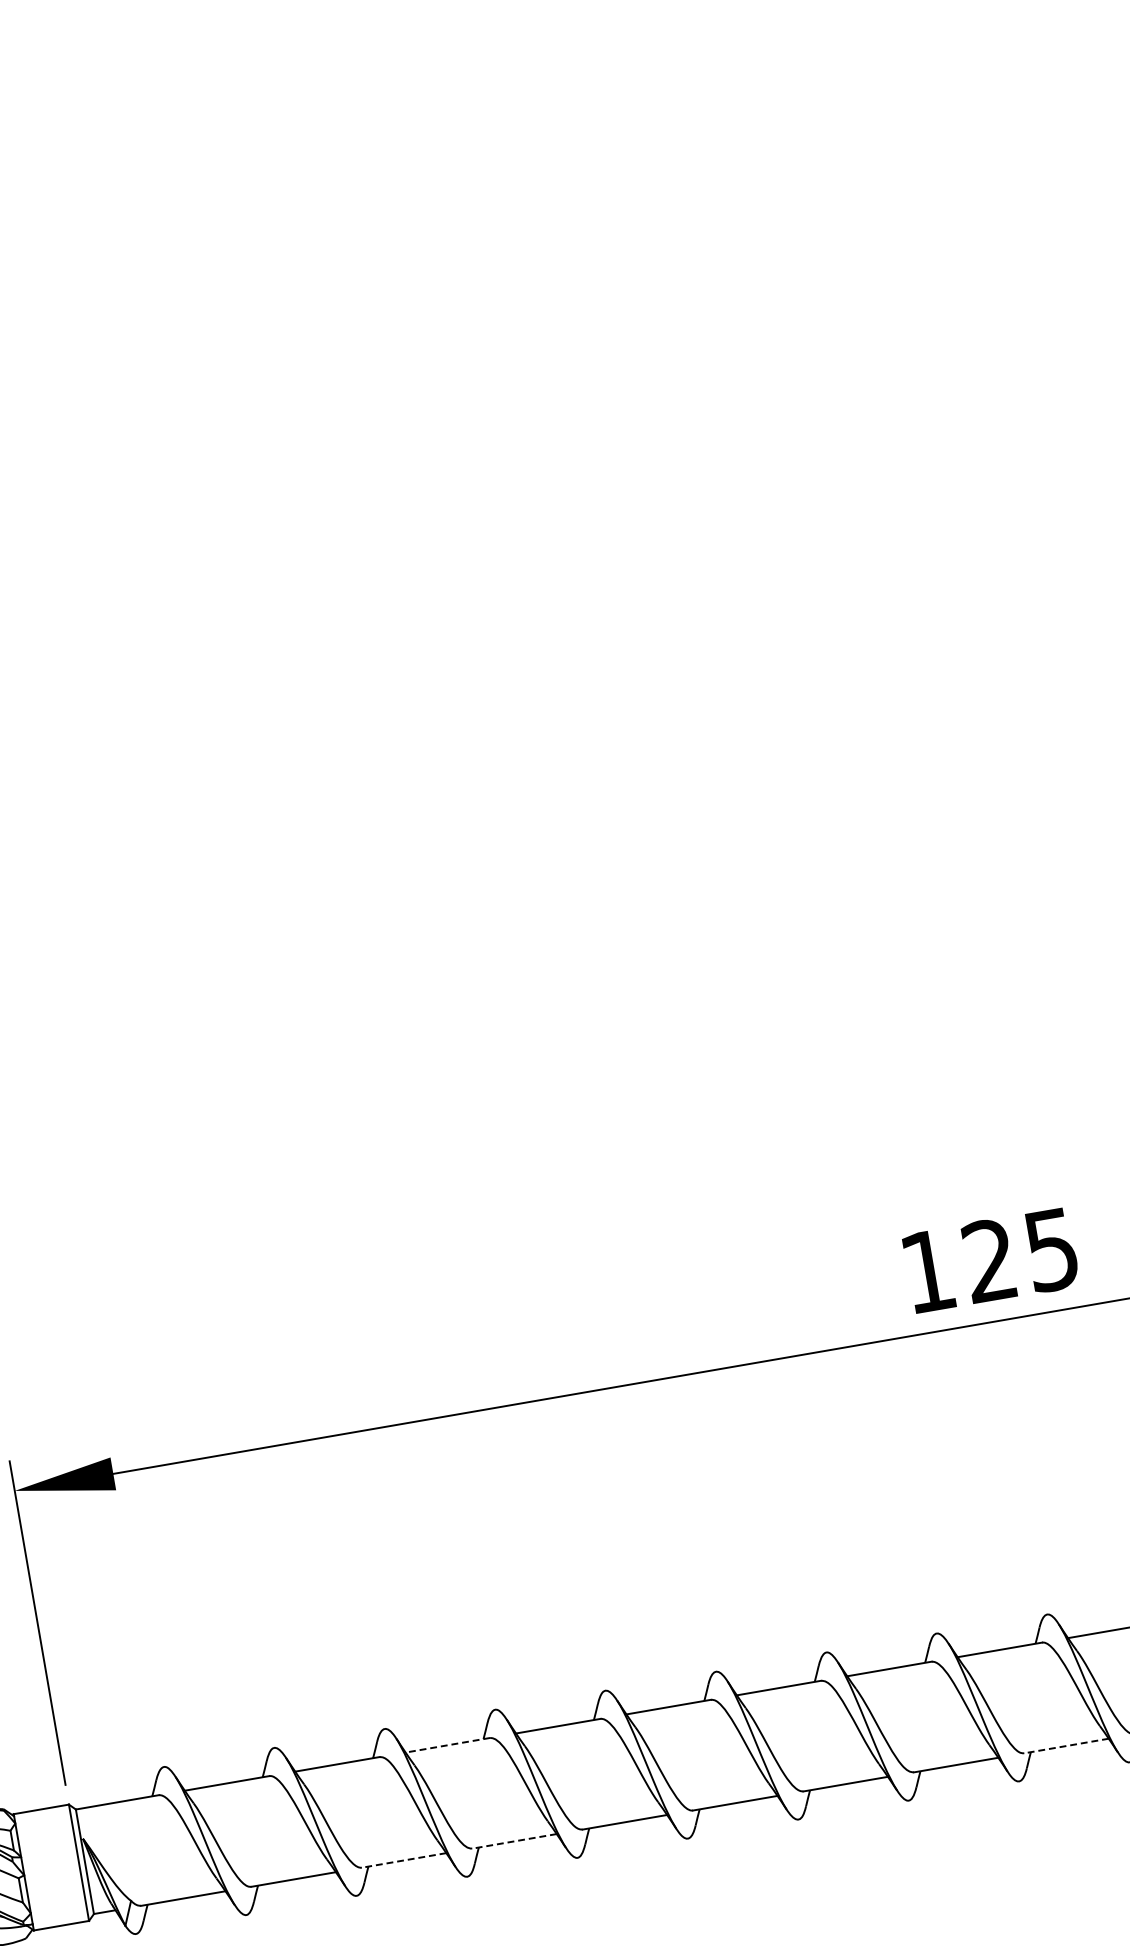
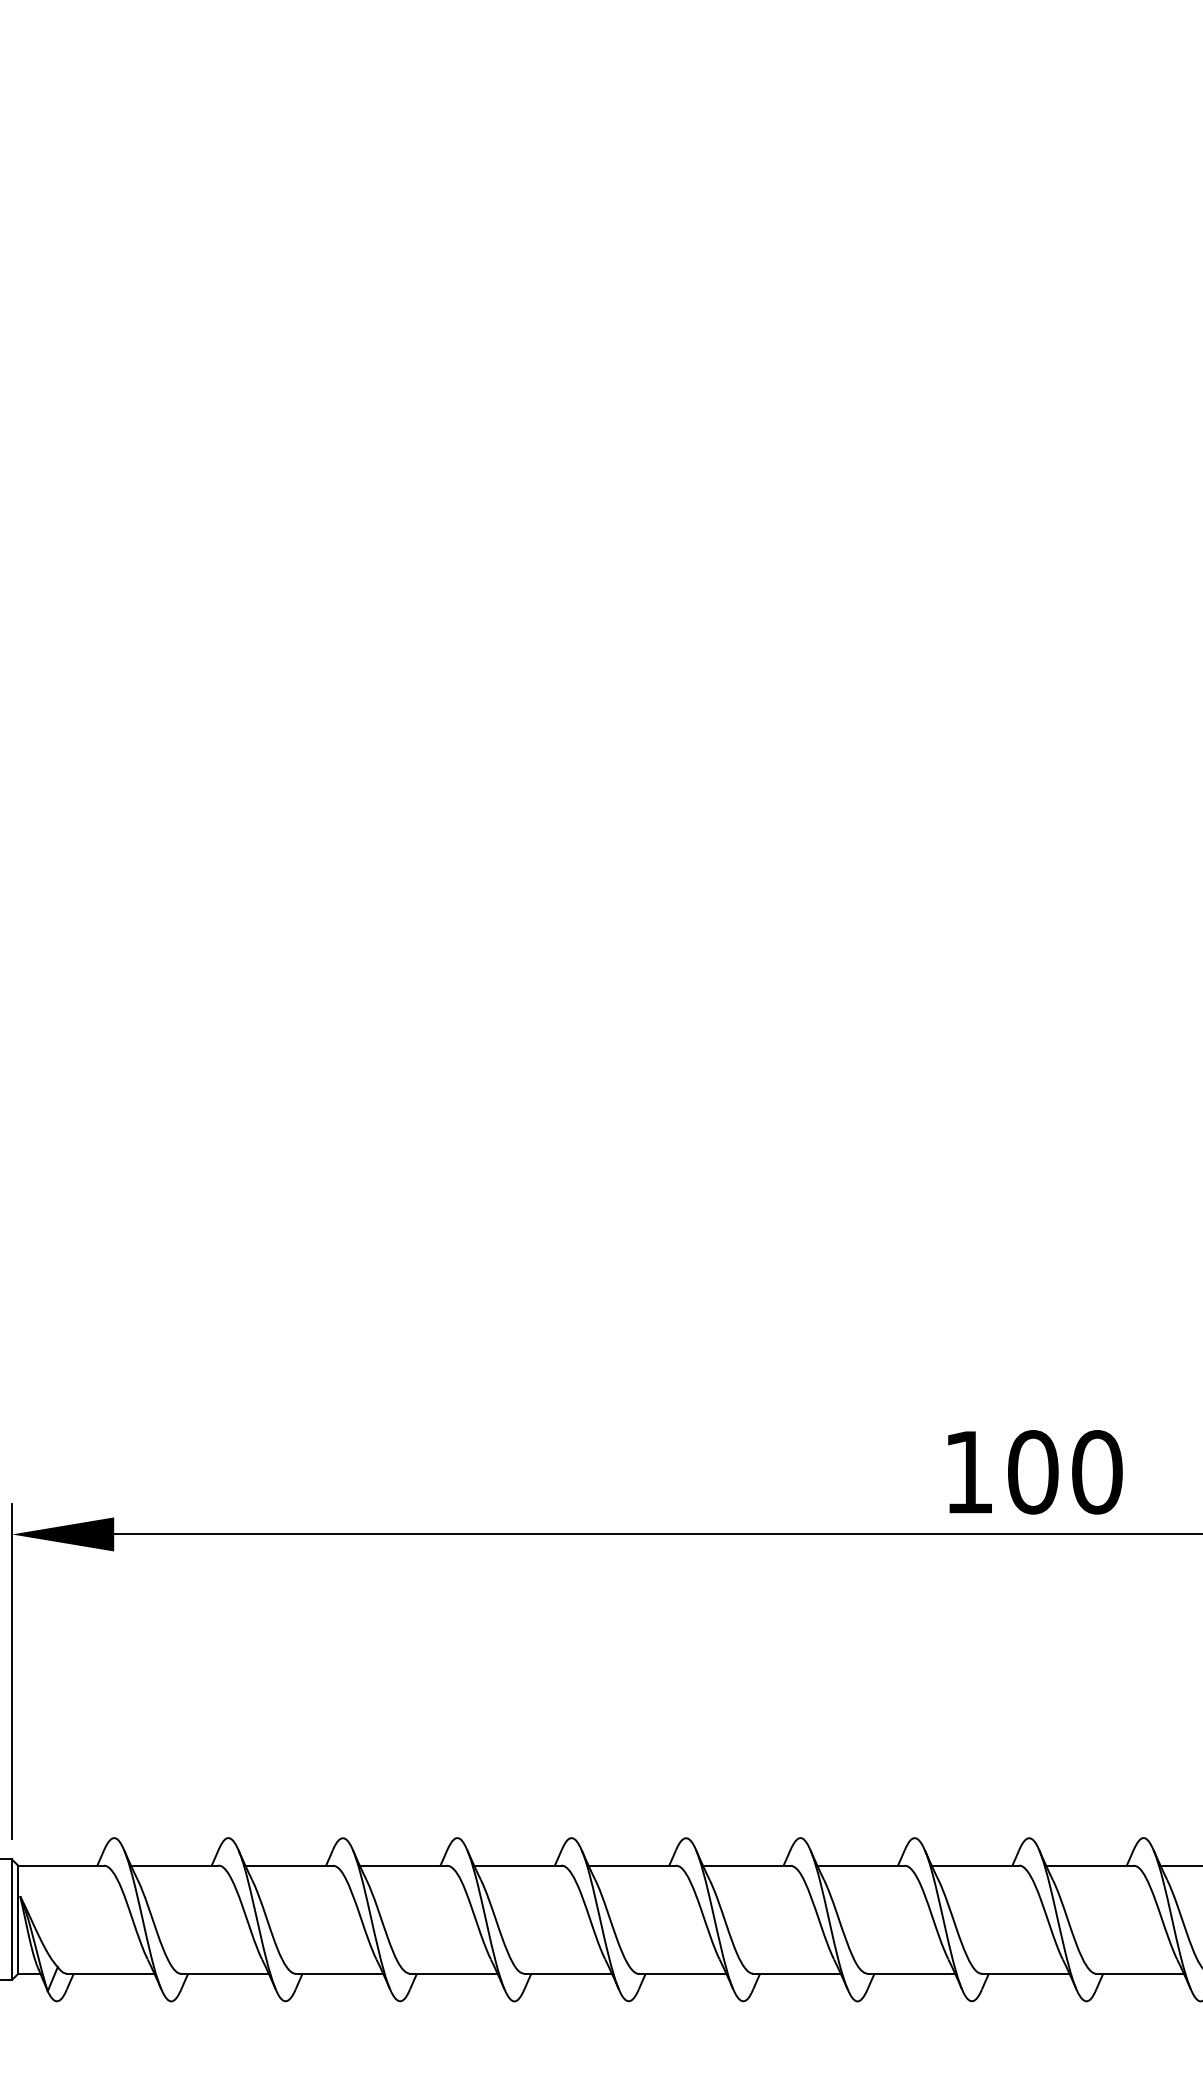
text: (1021, 1255) -> (1065, 1472), 125 -> 100
line: (447, 1745) -> (403, 1865), dashed -> solid
line: (1066, 1745) -> (1025, 1973), dashed -> solid
line: (514, 1841) -> (453, 1973), dashed -> solid
line: (404, 1860) -> (339, 1973), dashed -> solid

